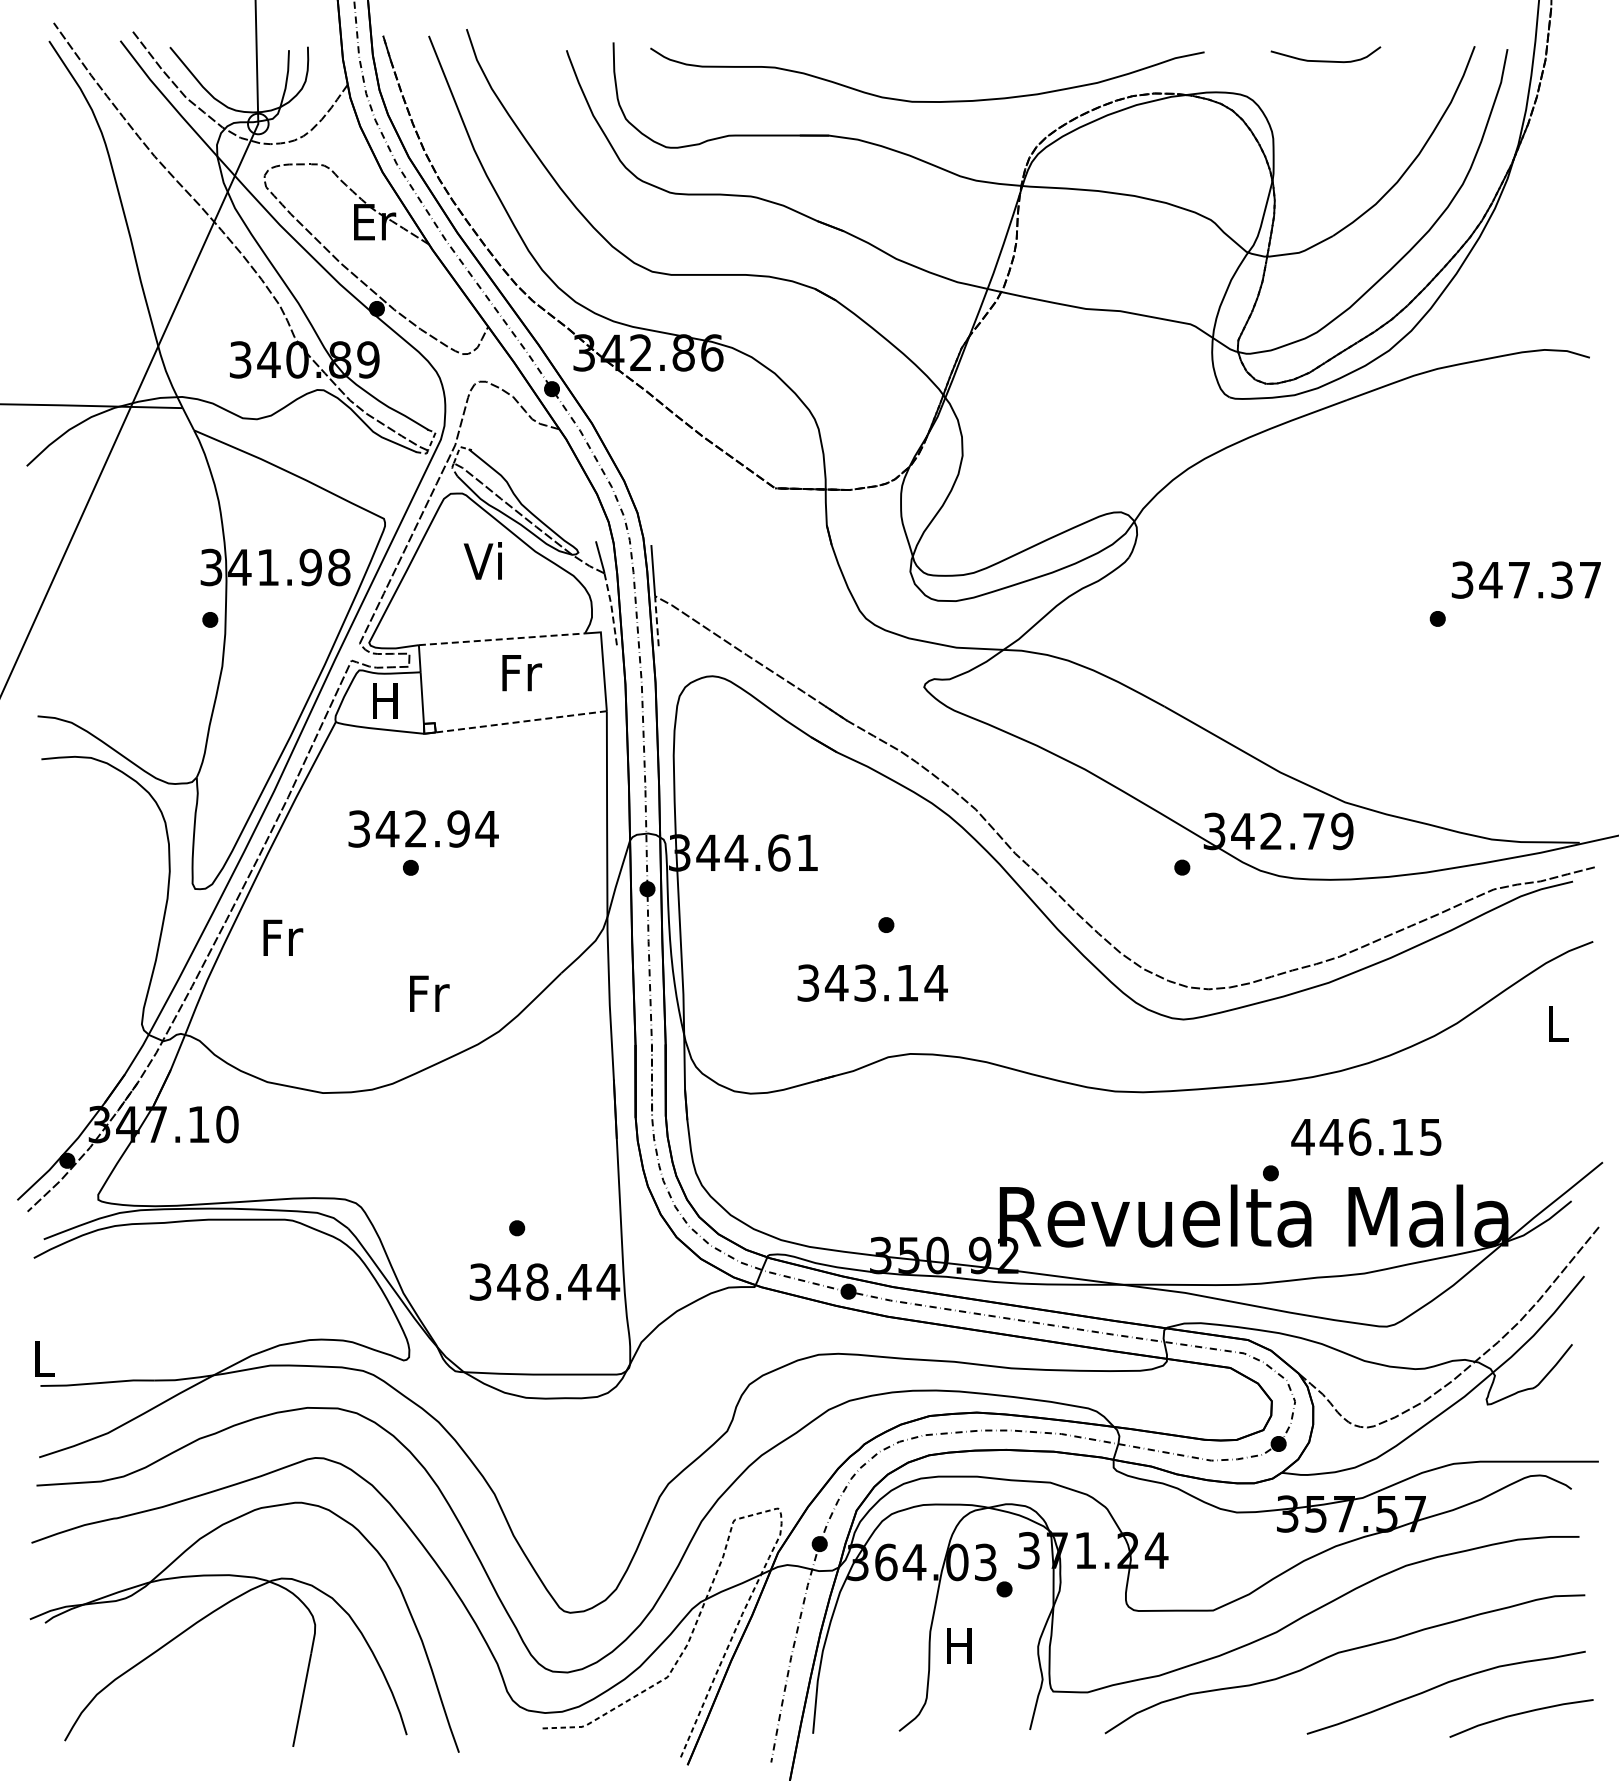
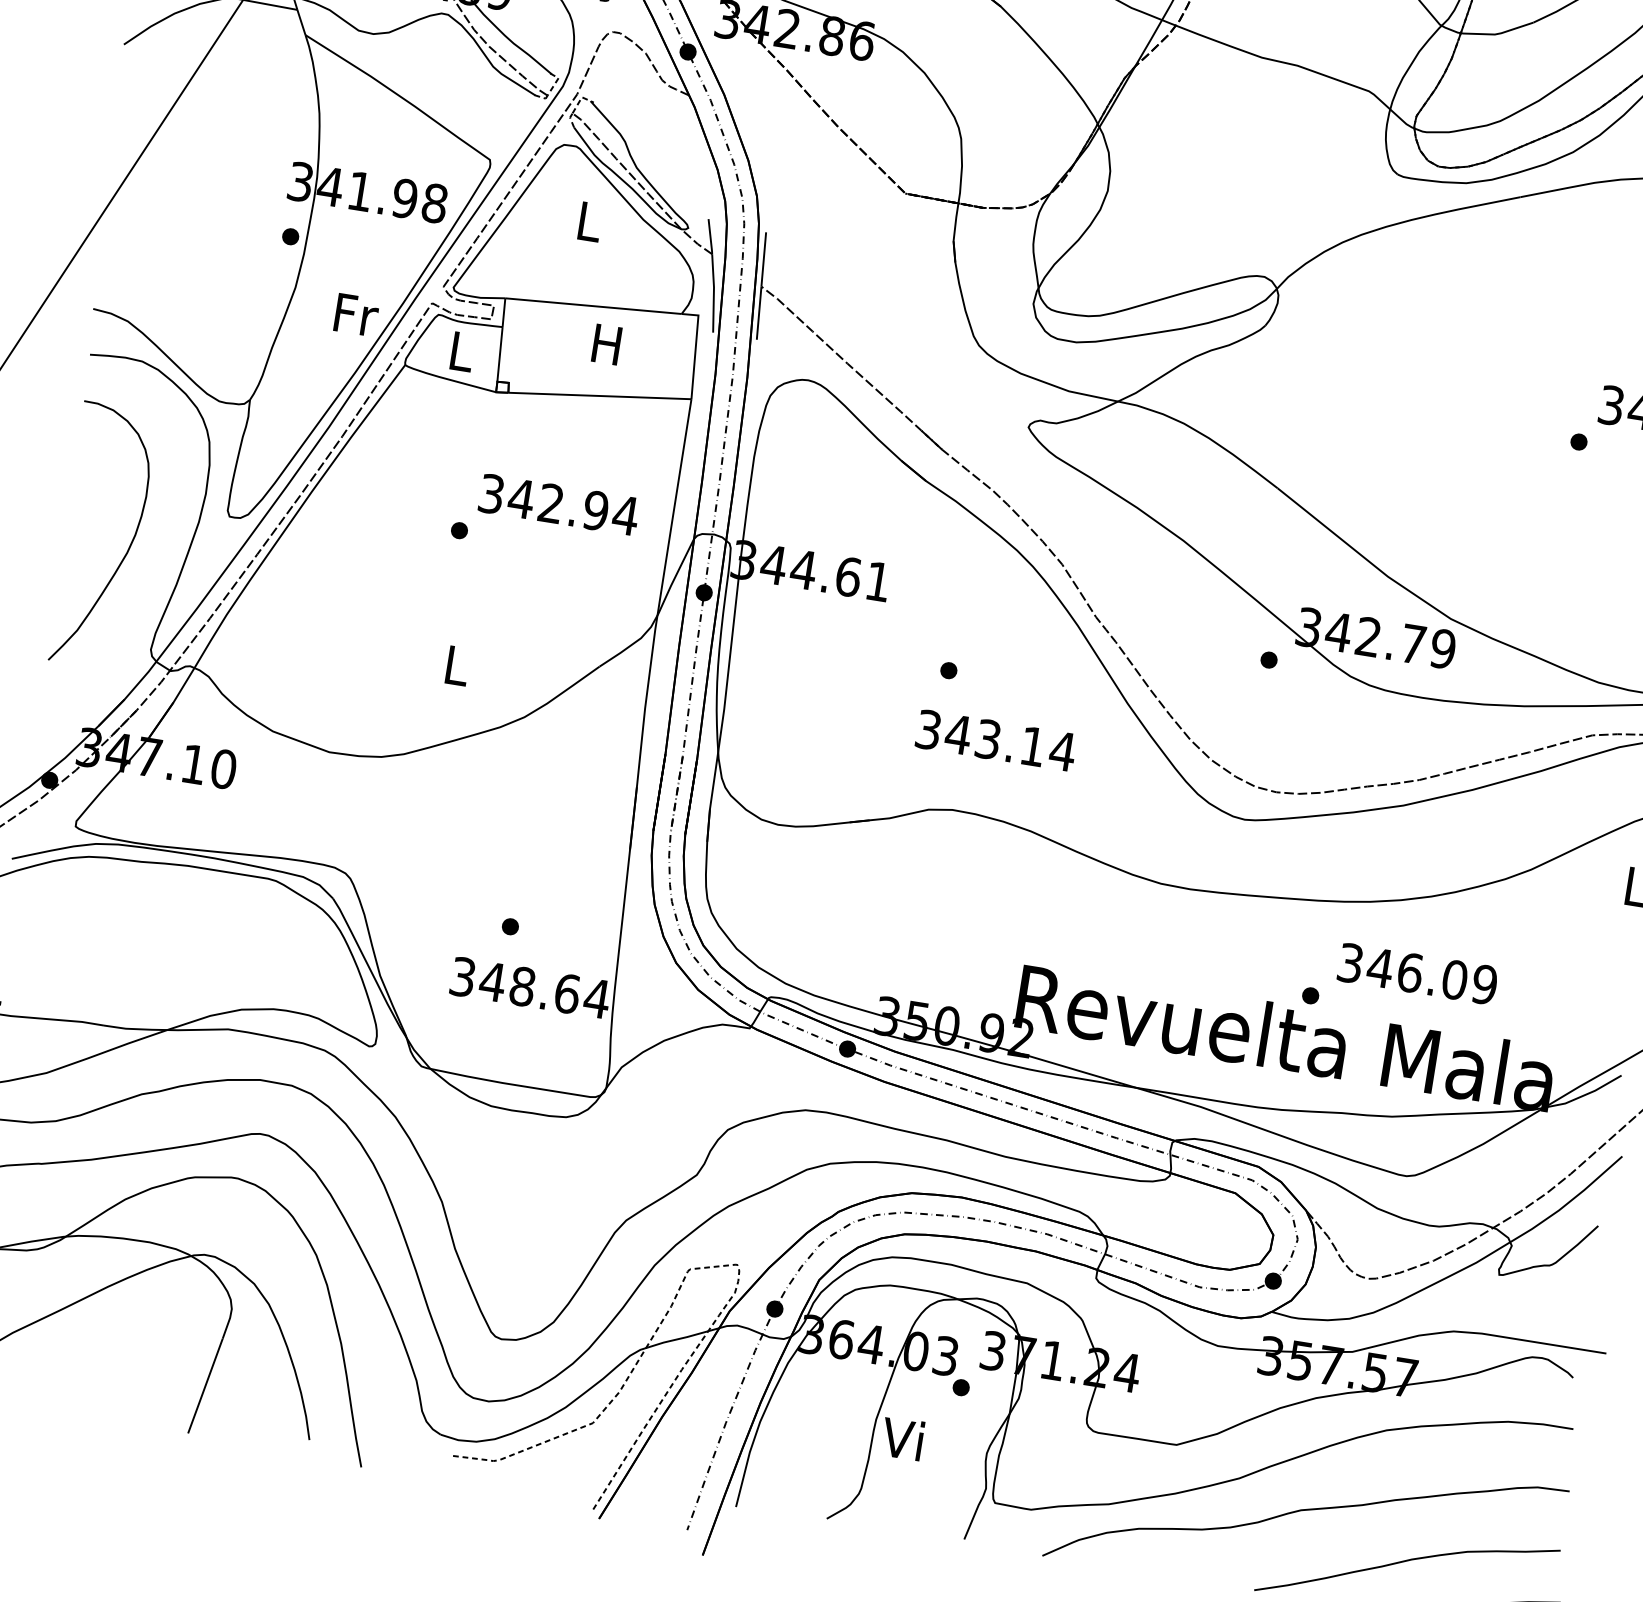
text: (482, 560) -> (586, 220), Vi -> L
line: (611, 608) -> (713, 292), dashed -> solid
line: (656, 620) -> (758, 312), dashed -> solid
line: (502, 639) -> (594, 306), dashed -> solid
text: (522, 673) -> (609, 345), Fr -> H
text: (385, 700) -> (460, 350), H -> L
line: (520, 721) -> (599, 395), dashed -> solid
text: (423, 828) -> (559, 504), moved
curve: (105, 933) -> (127, 548), added
text: (283, 937) -> (356, 314), moved
text: (872, 982) -> (996, 740), moved
text: (429, 993) -> (457, 665), Fr -> L
text: (1366, 1136) -> (1417, 973), 446.15 -> 346.09
text: (579, 1281) -> (566, 993), 348.44 -> 348.64
text: (957, 1645) -> (902, 1438), H -> Vi

